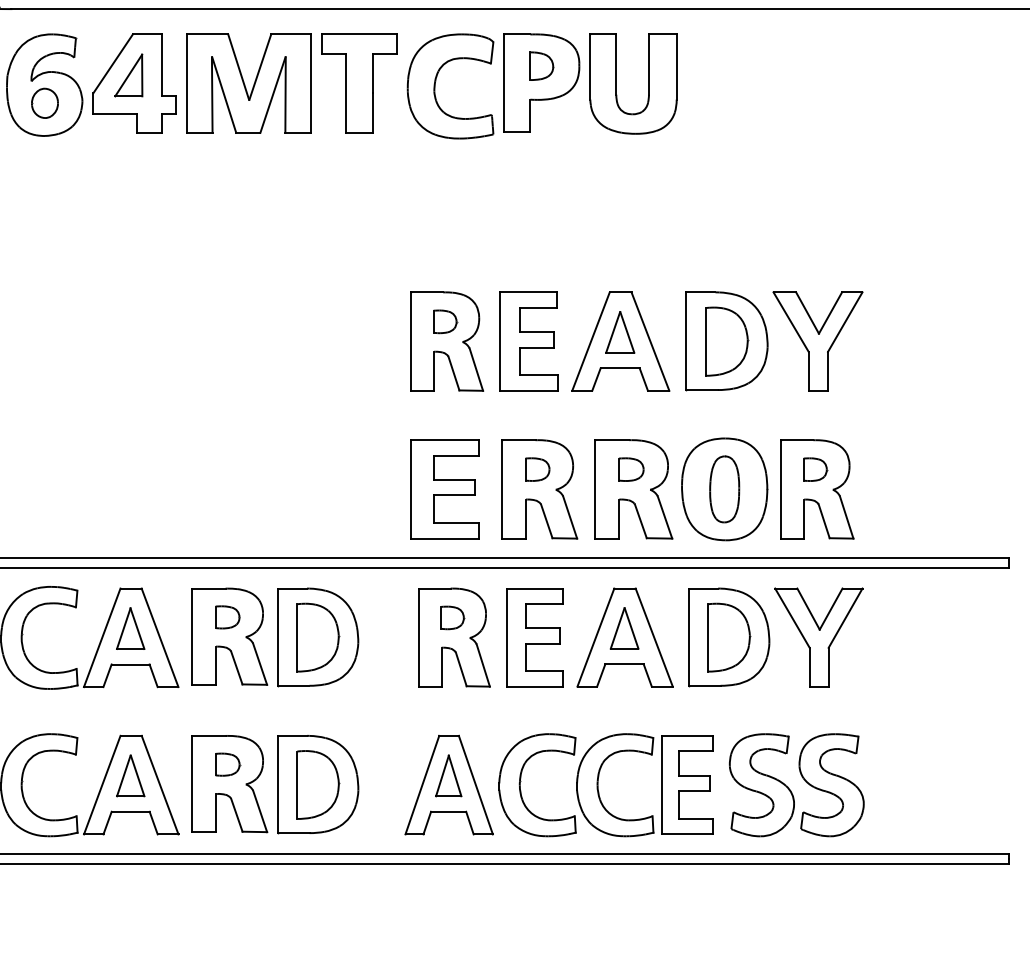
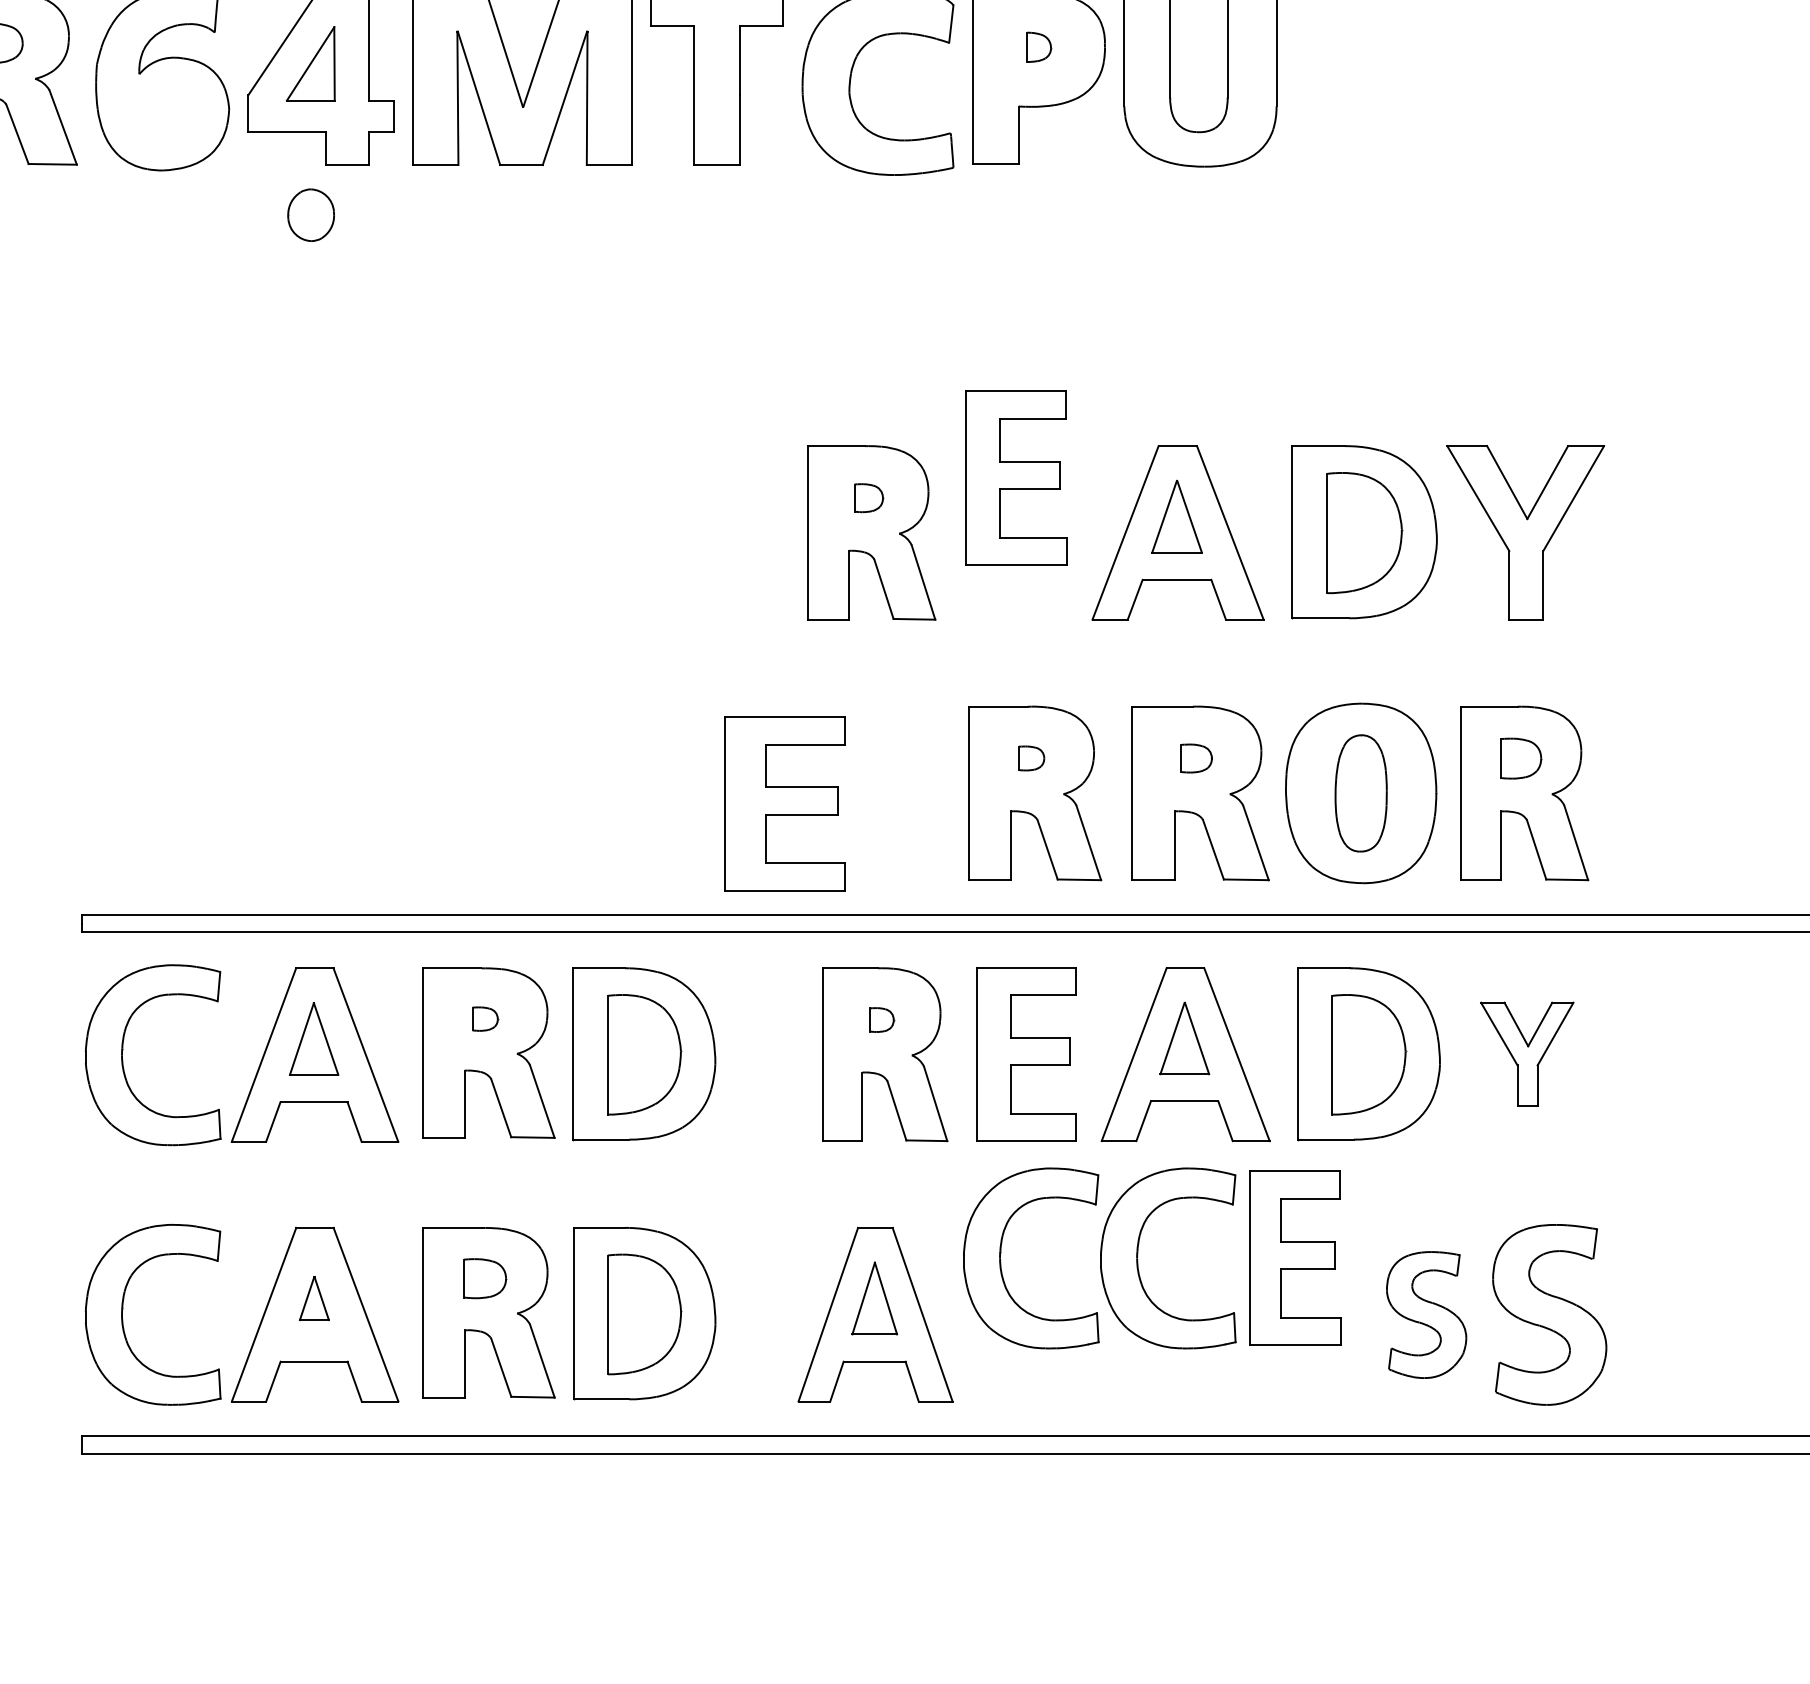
part: (541, 65) -> (1038, 46), size x0.6
part: (44, 102) -> (310, 213), moved
part: (445, 321) -> (869, 497), size x0.7
part: (528, 341) -> (1015, 478), moved
part: (537, 469) -> (1031, 758), size x0.6
part: (631, 469) -> (1196, 758), size x0.7
part: (444, 489) -> (784, 804), moved
part: (227, 617) -> (484, 1019), size x0.6
part: (452, 617) -> (881, 1019), size x0.6
part: (818, 637) -> (1526, 1054), size x0.6
part: (130, 775) -> (313, 1297), size x0.6
part: (598, 785) -> (1138, 1258), moved
part: (761, 785) -> (1426, 1315), size x0.7

